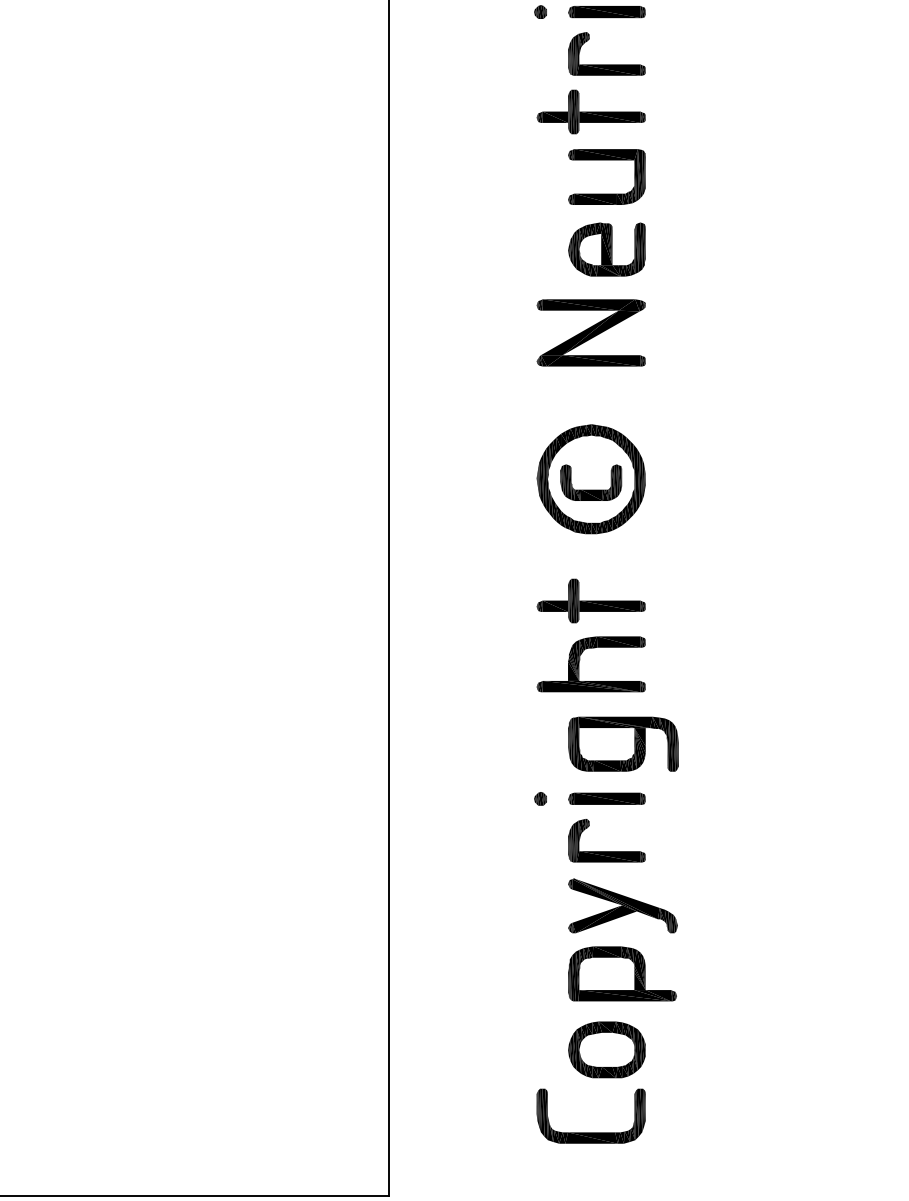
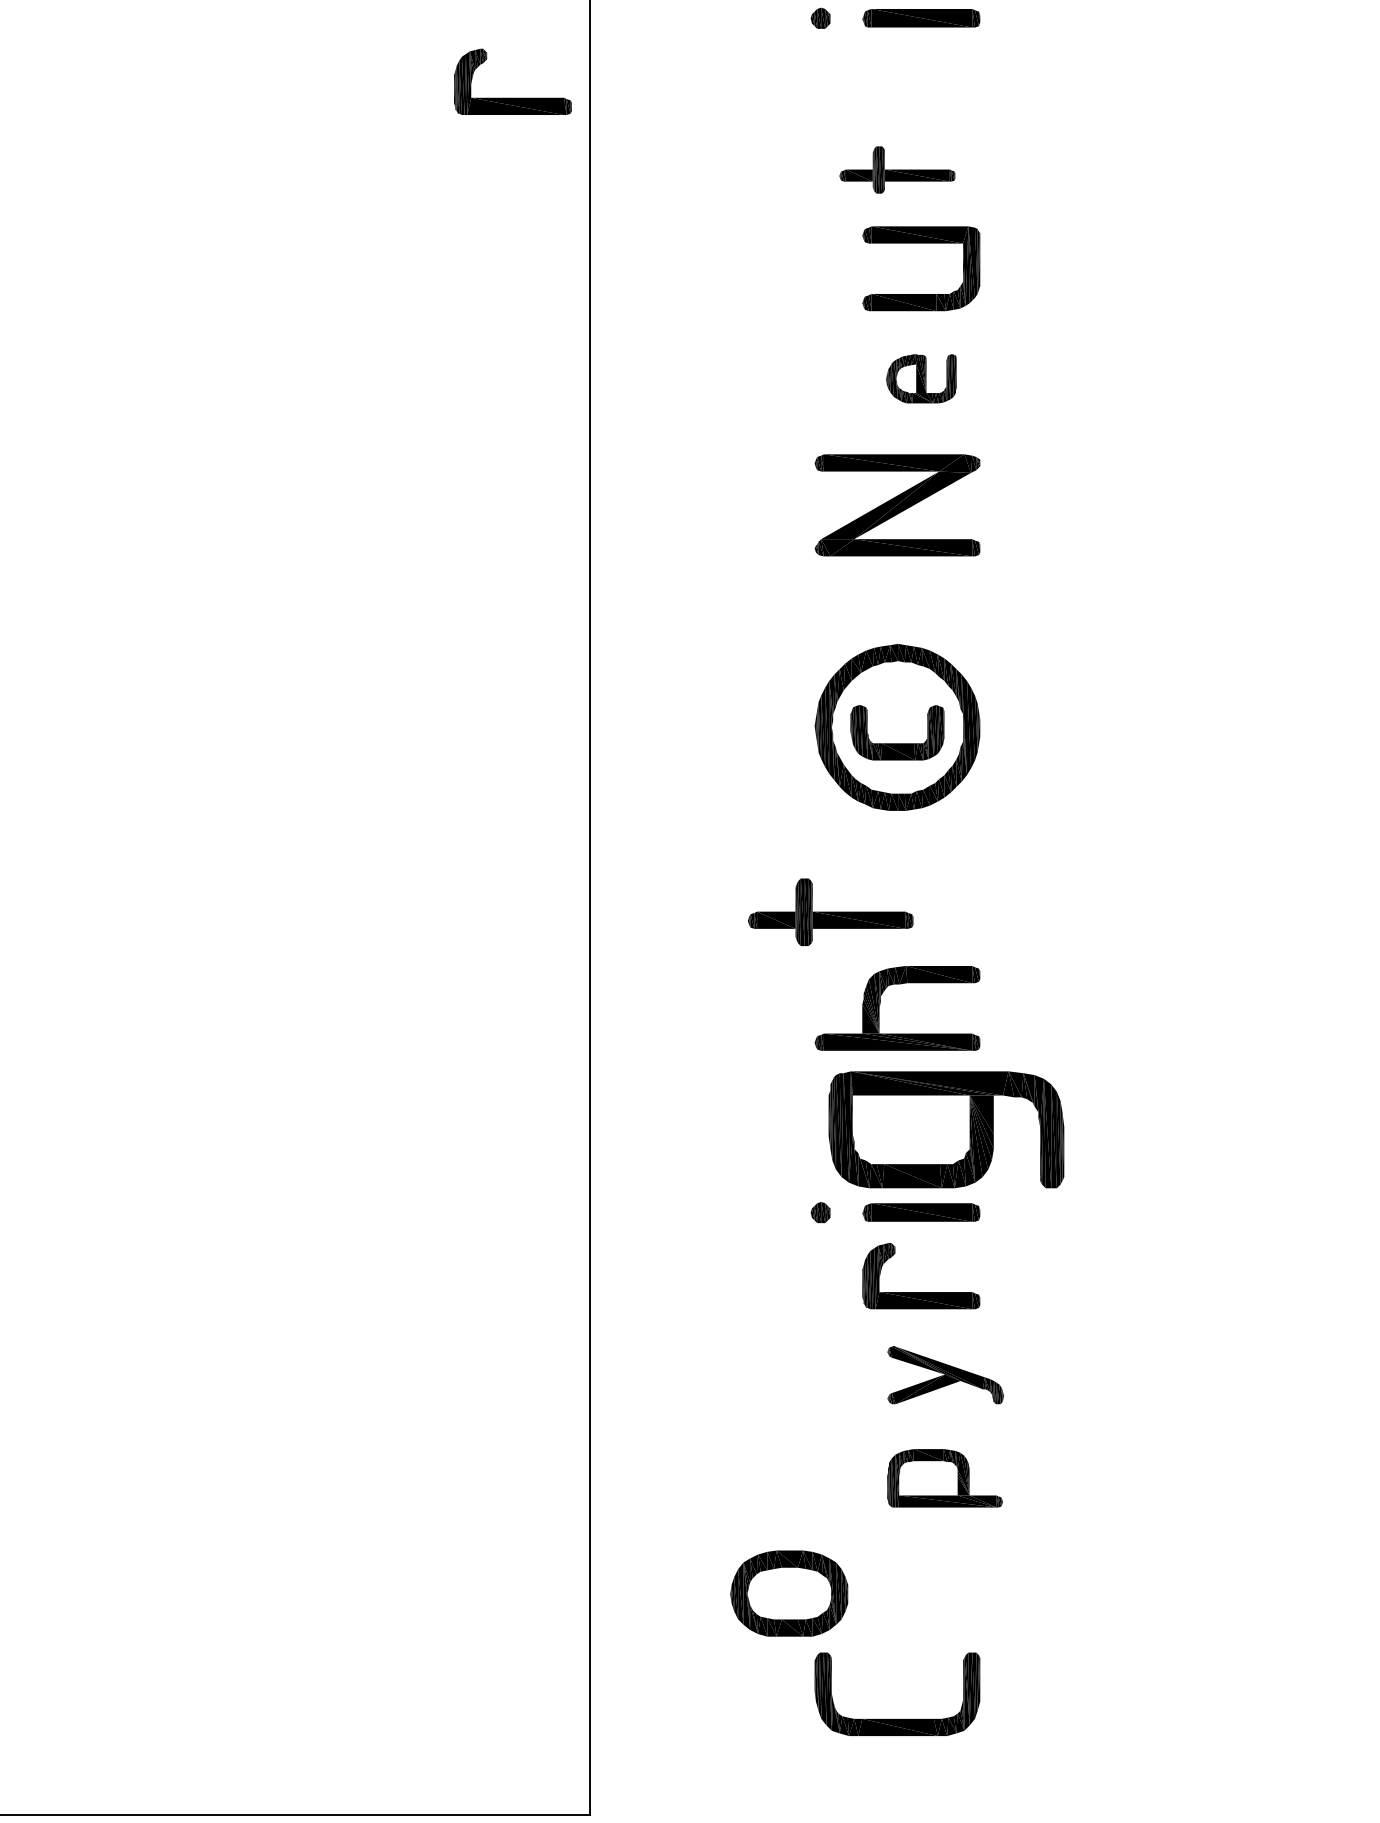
part: (606, 64) -> (512, 97), moved
part: (590, 111) -> (896, 169), size x0.7
part: (606, 249) -> (920, 378), size x0.6
part: (590, 600) -> (829, 911), moved
part: (623, 743) -> (946, 1128), size x1.4
part: (622, 905) -> (945, 1374), size x0.7
part: (622, 973) -> (945, 1477), size x0.7
part: (606, 1049) -> (788, 1593), moved

